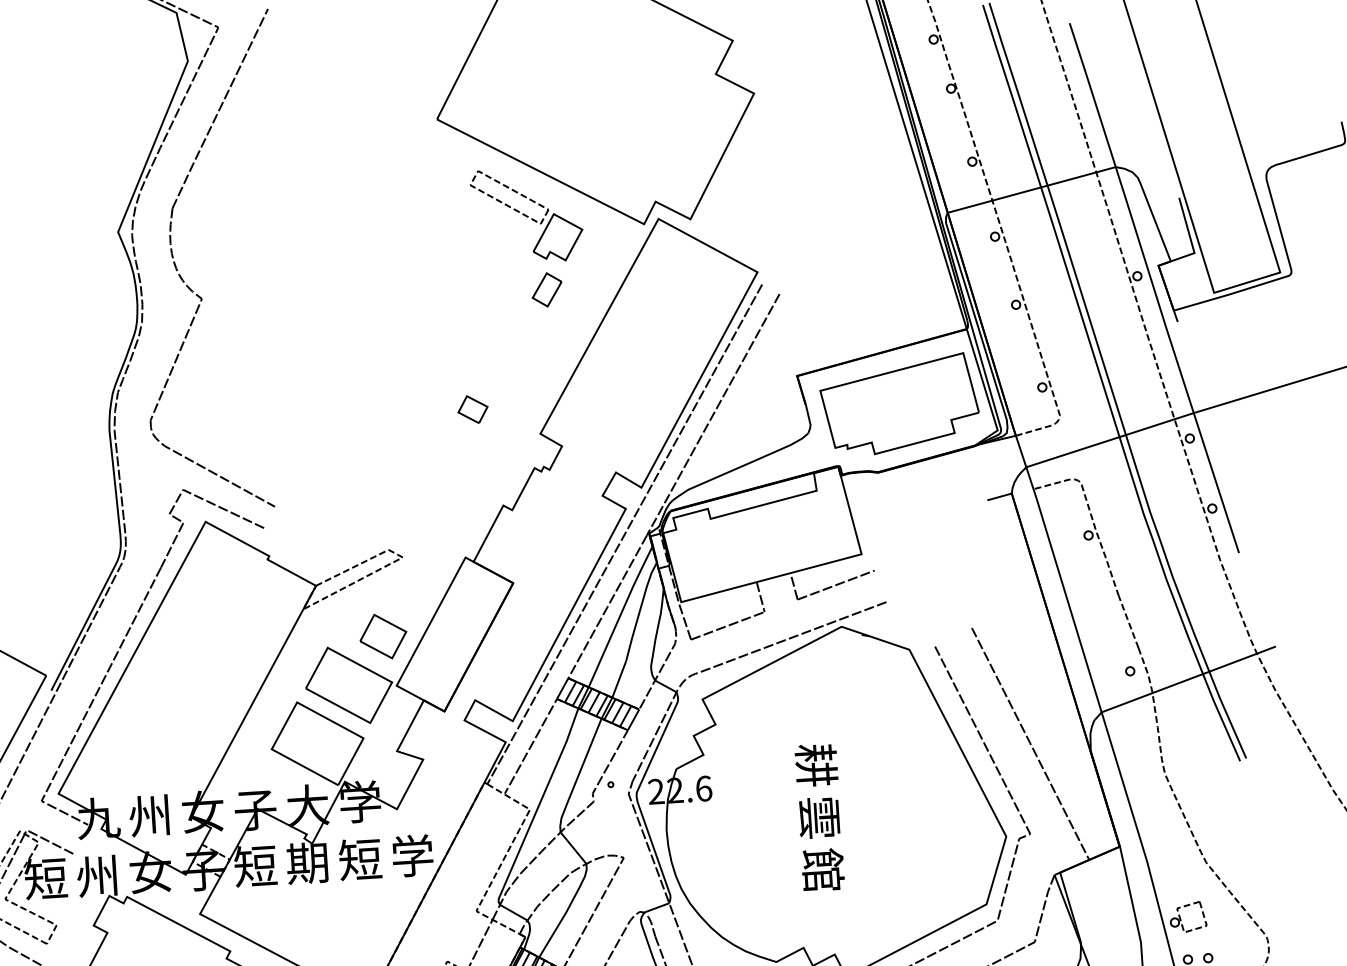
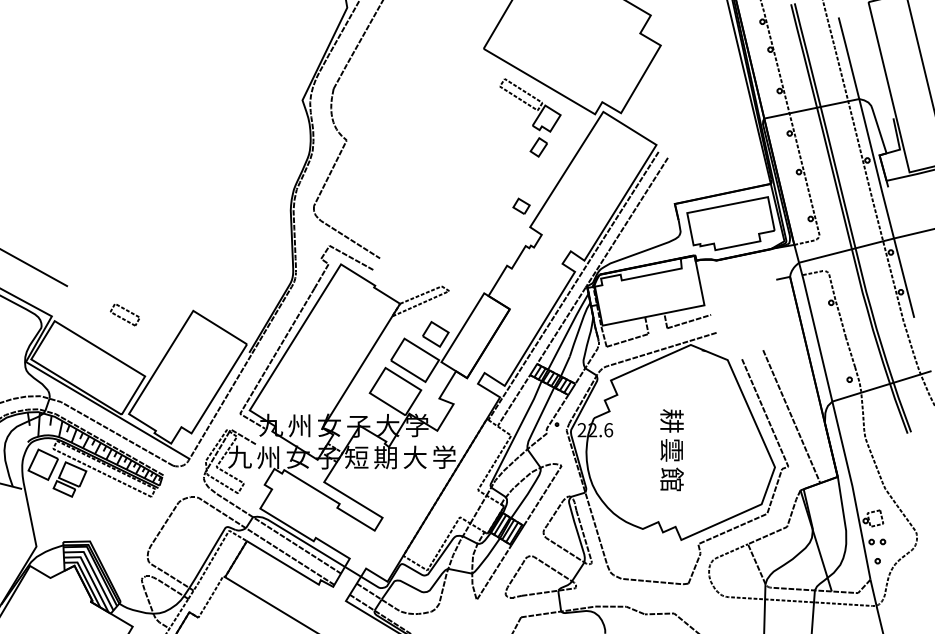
part: (472, 408) -> (521, 205), moved
text: (358, 857) -> (414, 456), 短 -> 大
text: (45, 877) -> (239, 456), 短 -> 九

